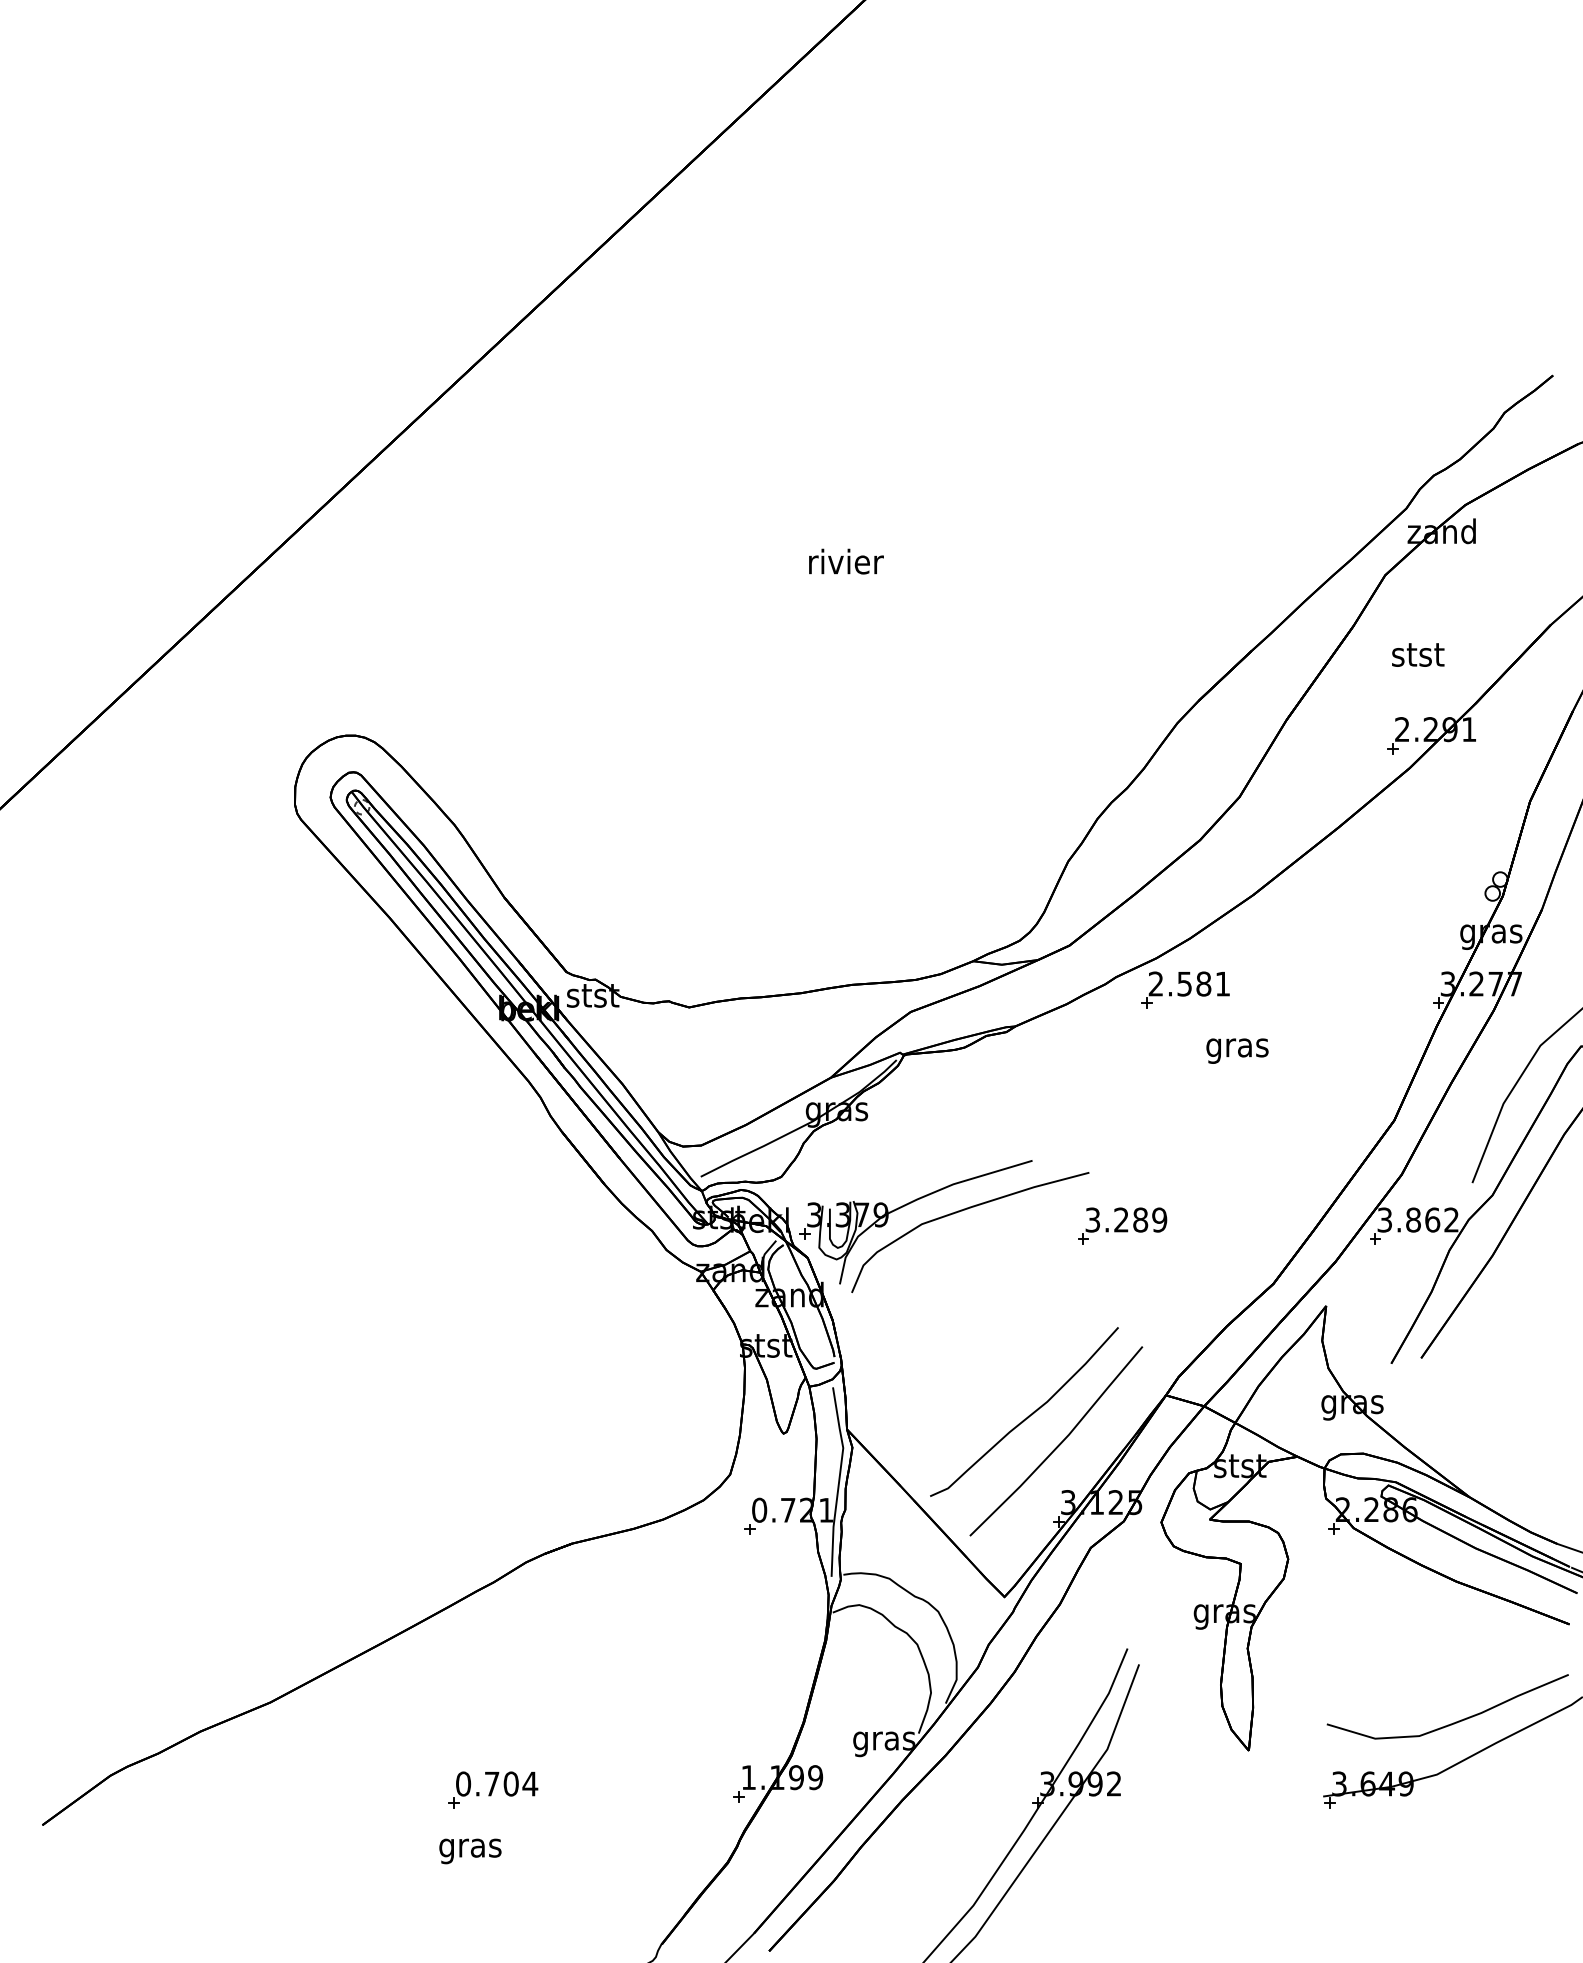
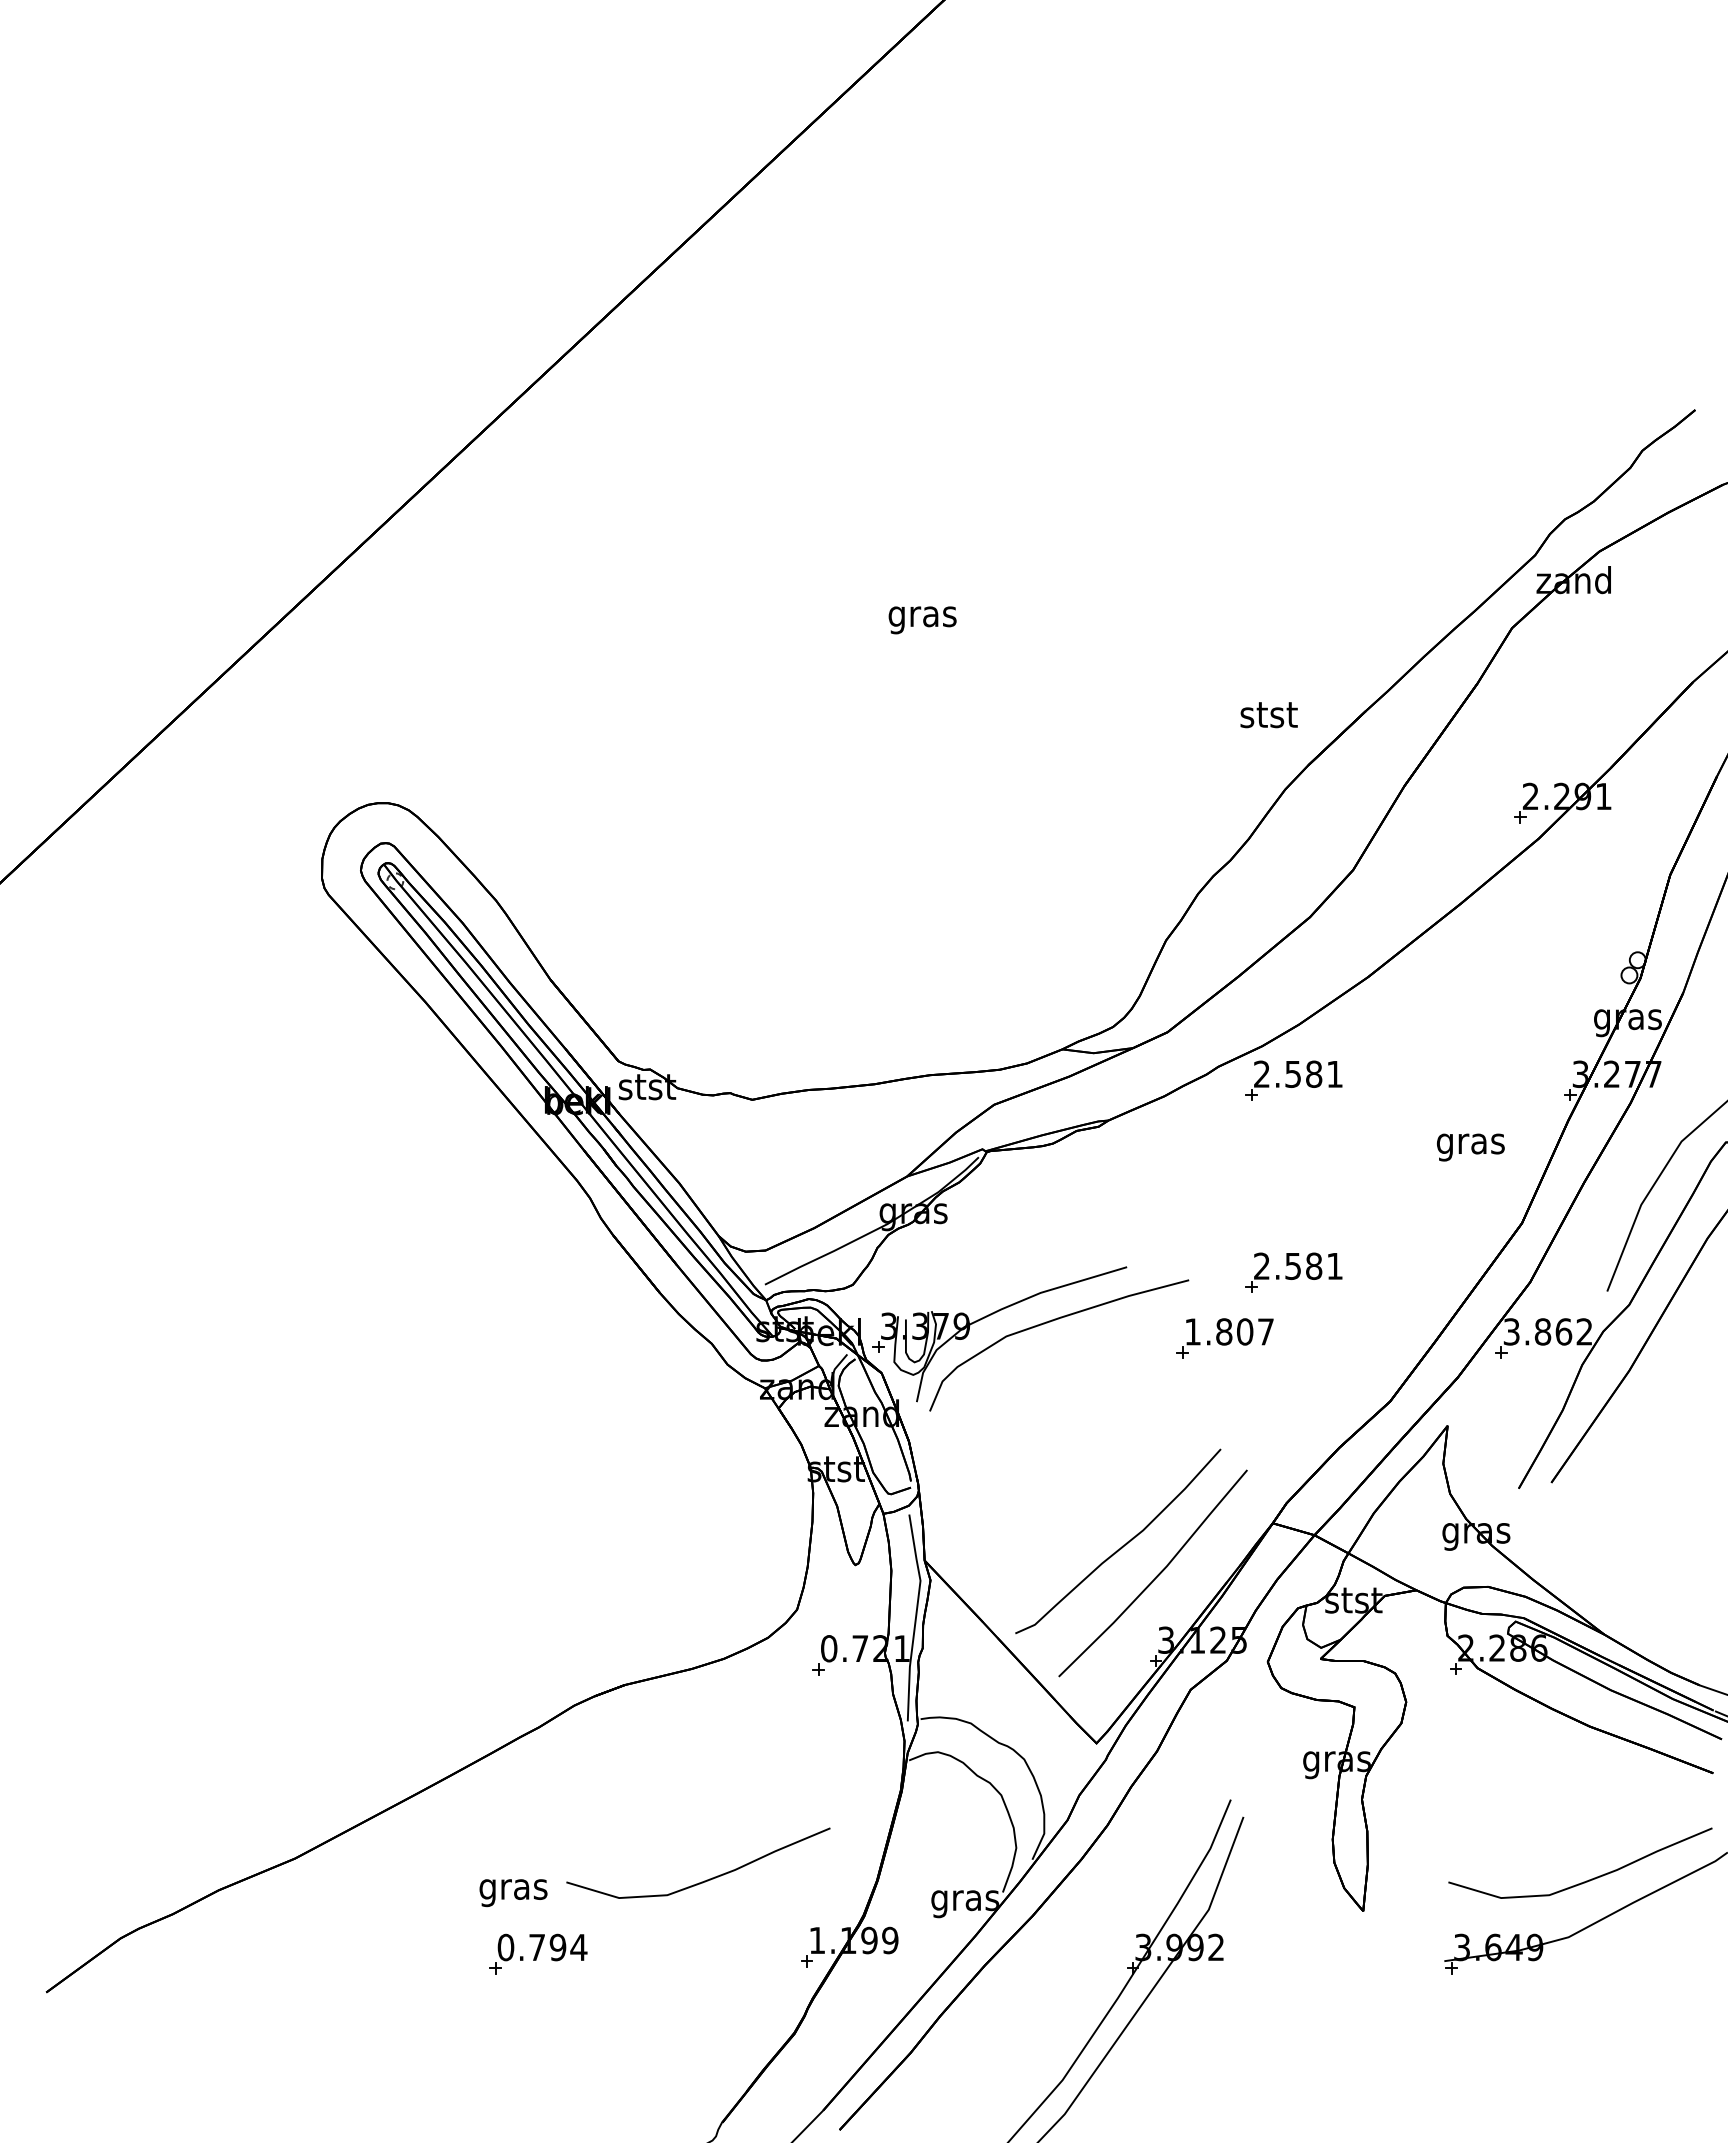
text: (846, 564) -> (923, 616), rivier -> gras
text: (1417, 655) -> (1268, 715), moved
text: (1237, 1051) -> (1470, 1147), moved
part: (1184, 1165) -> (1293, 1272), added
text: (1126, 1219) -> (1229, 1331), 3.289 -> 1.807
curve: (645, 1722) -> (704, 1880), added
text: (510, 1784) -> (557, 1947), 0.704 -> 0.794
text: (470, 1851) -> (513, 1893), moved

